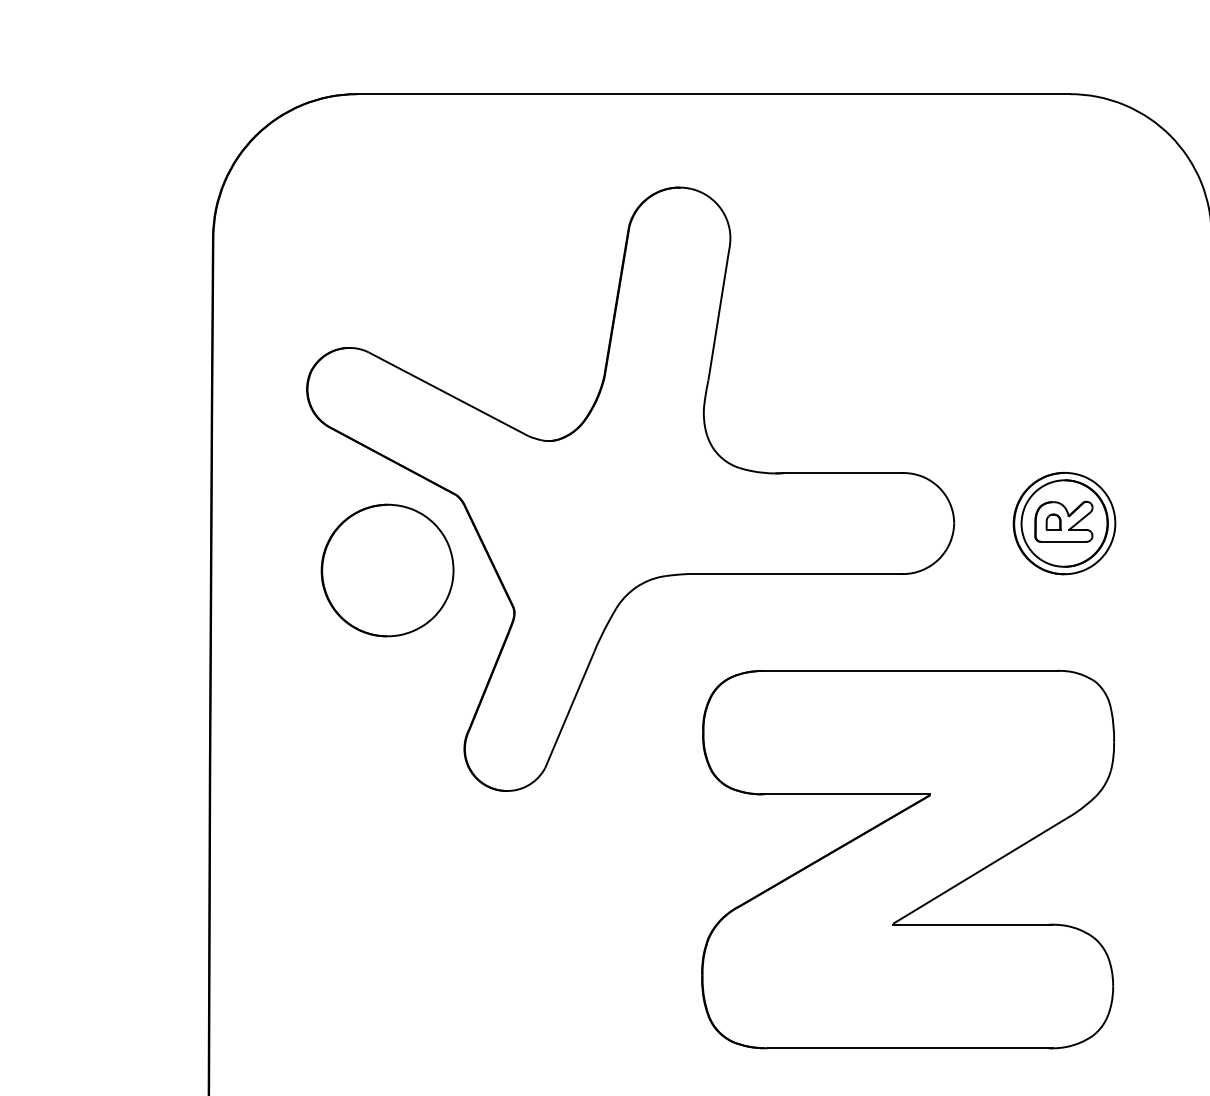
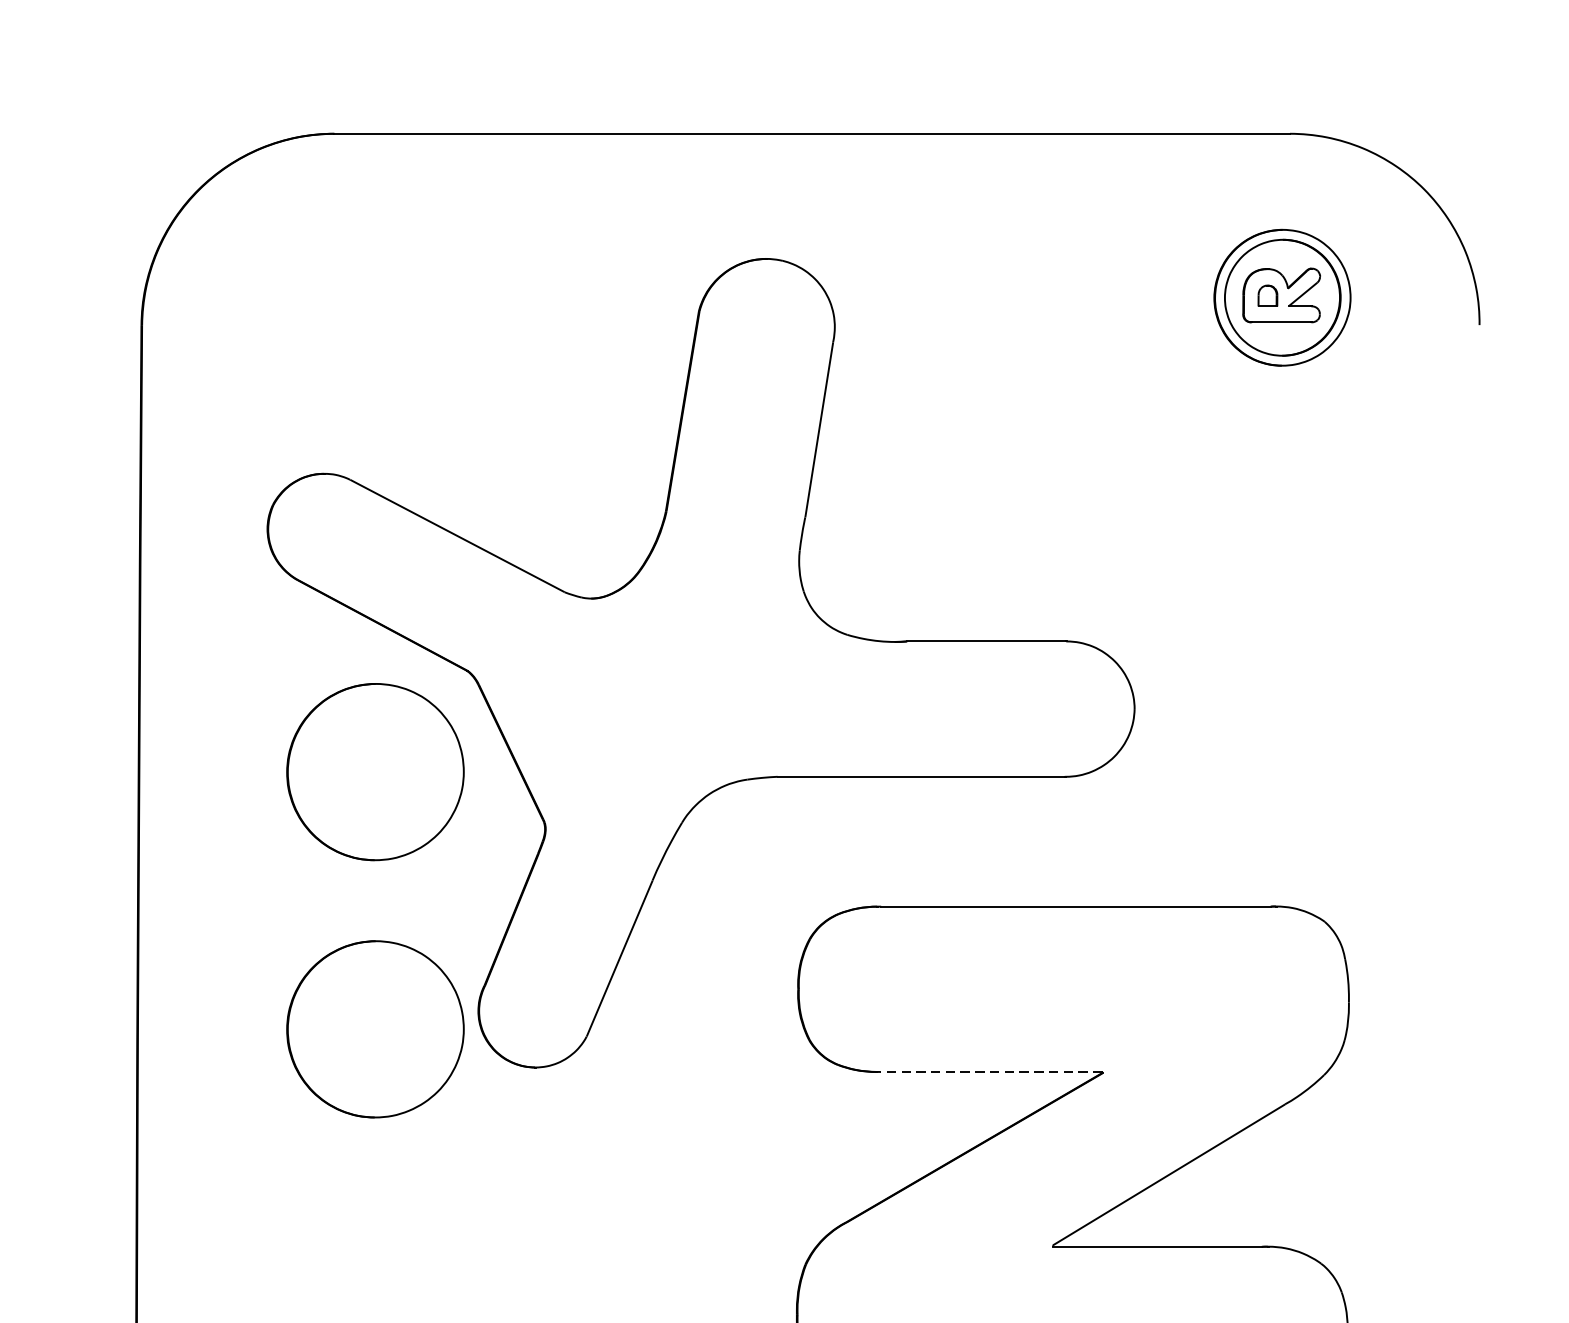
part: (1064, 523) -> (1282, 297), moved
part: (387, 762) -> (375, 1029), added
line: (847, 794) -> (991, 1072), solid -> dashed

